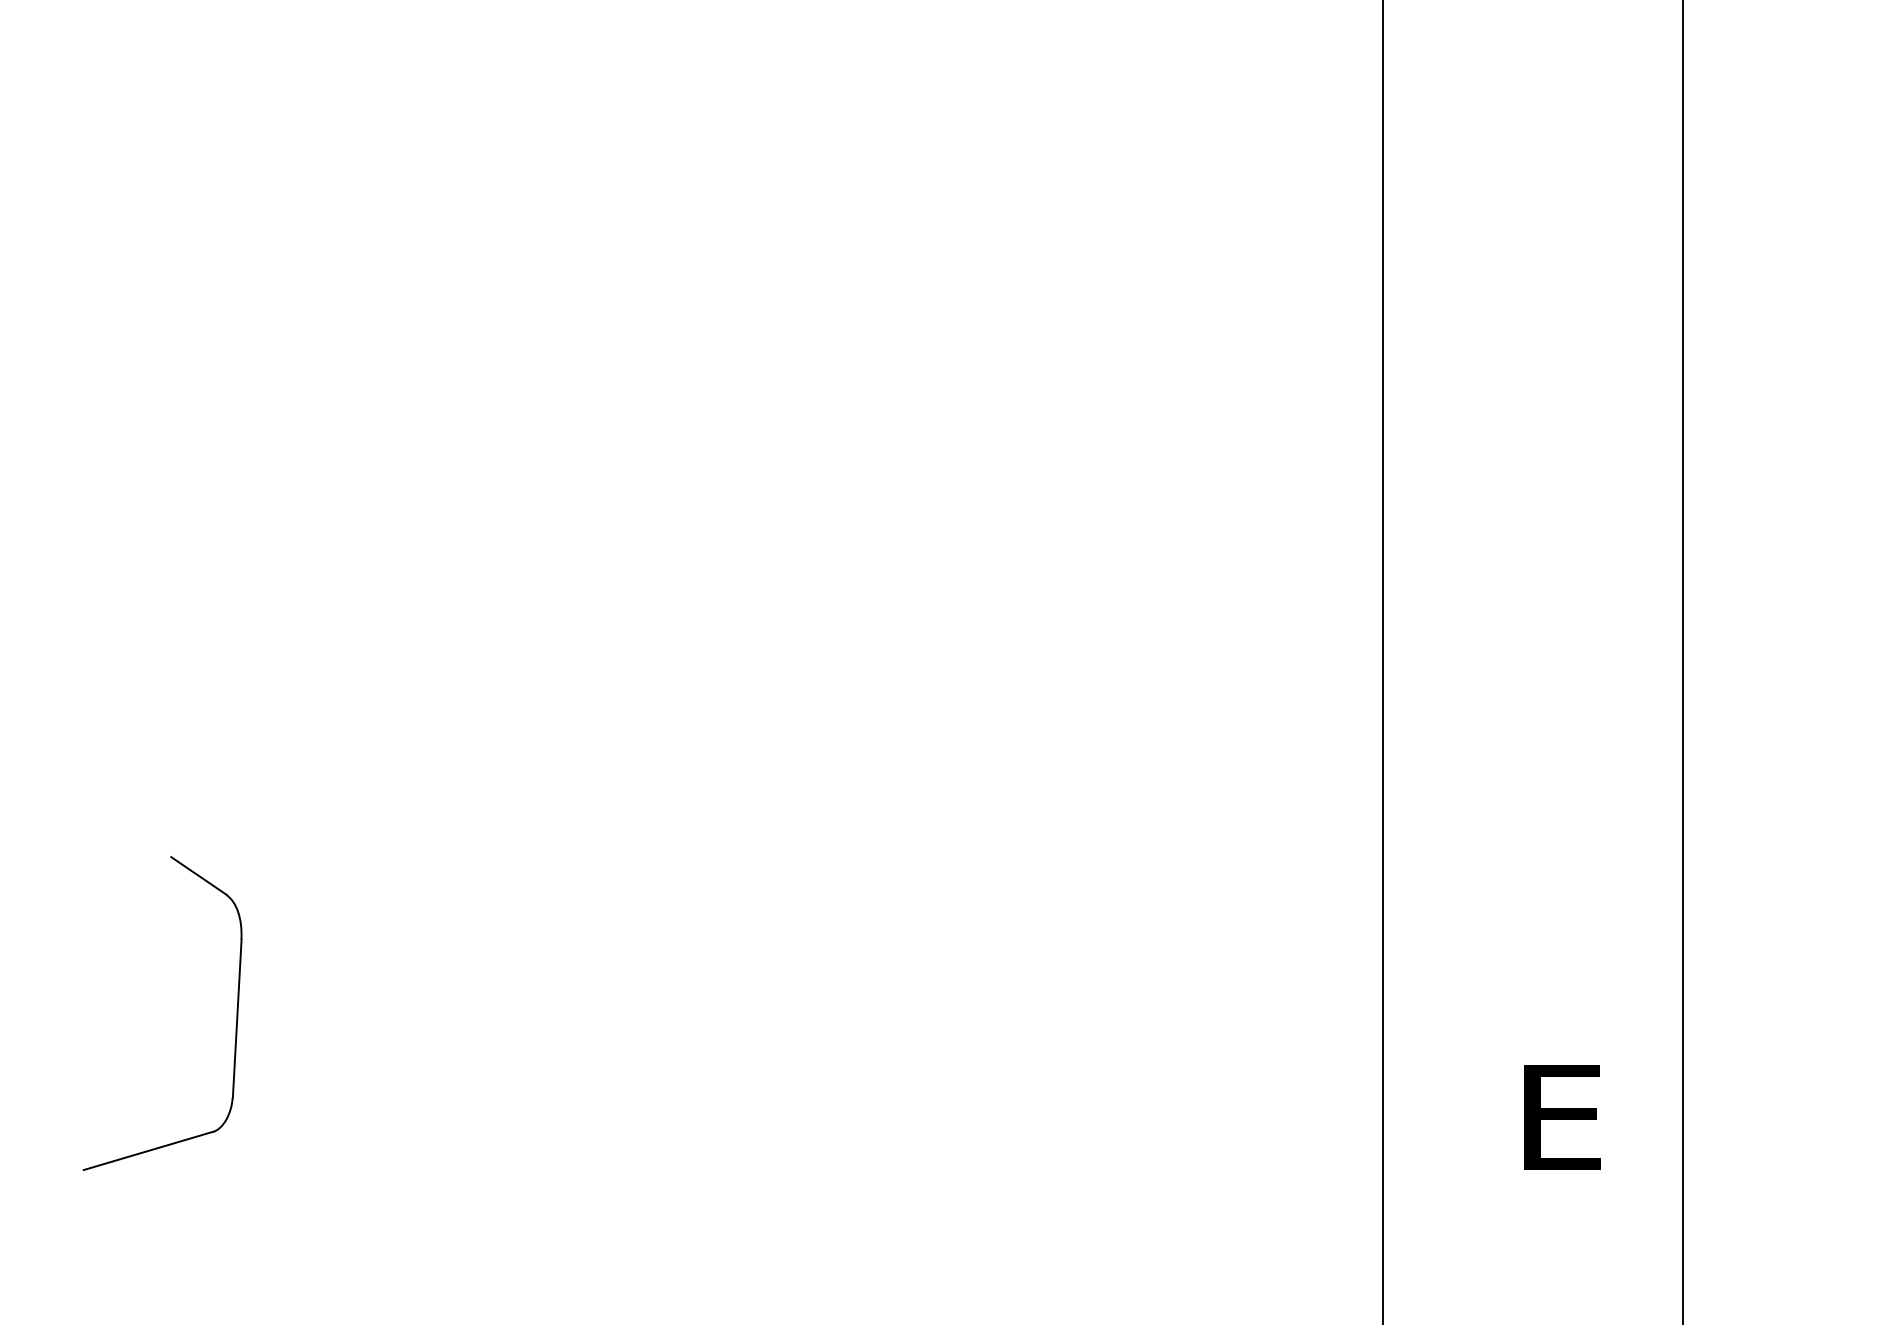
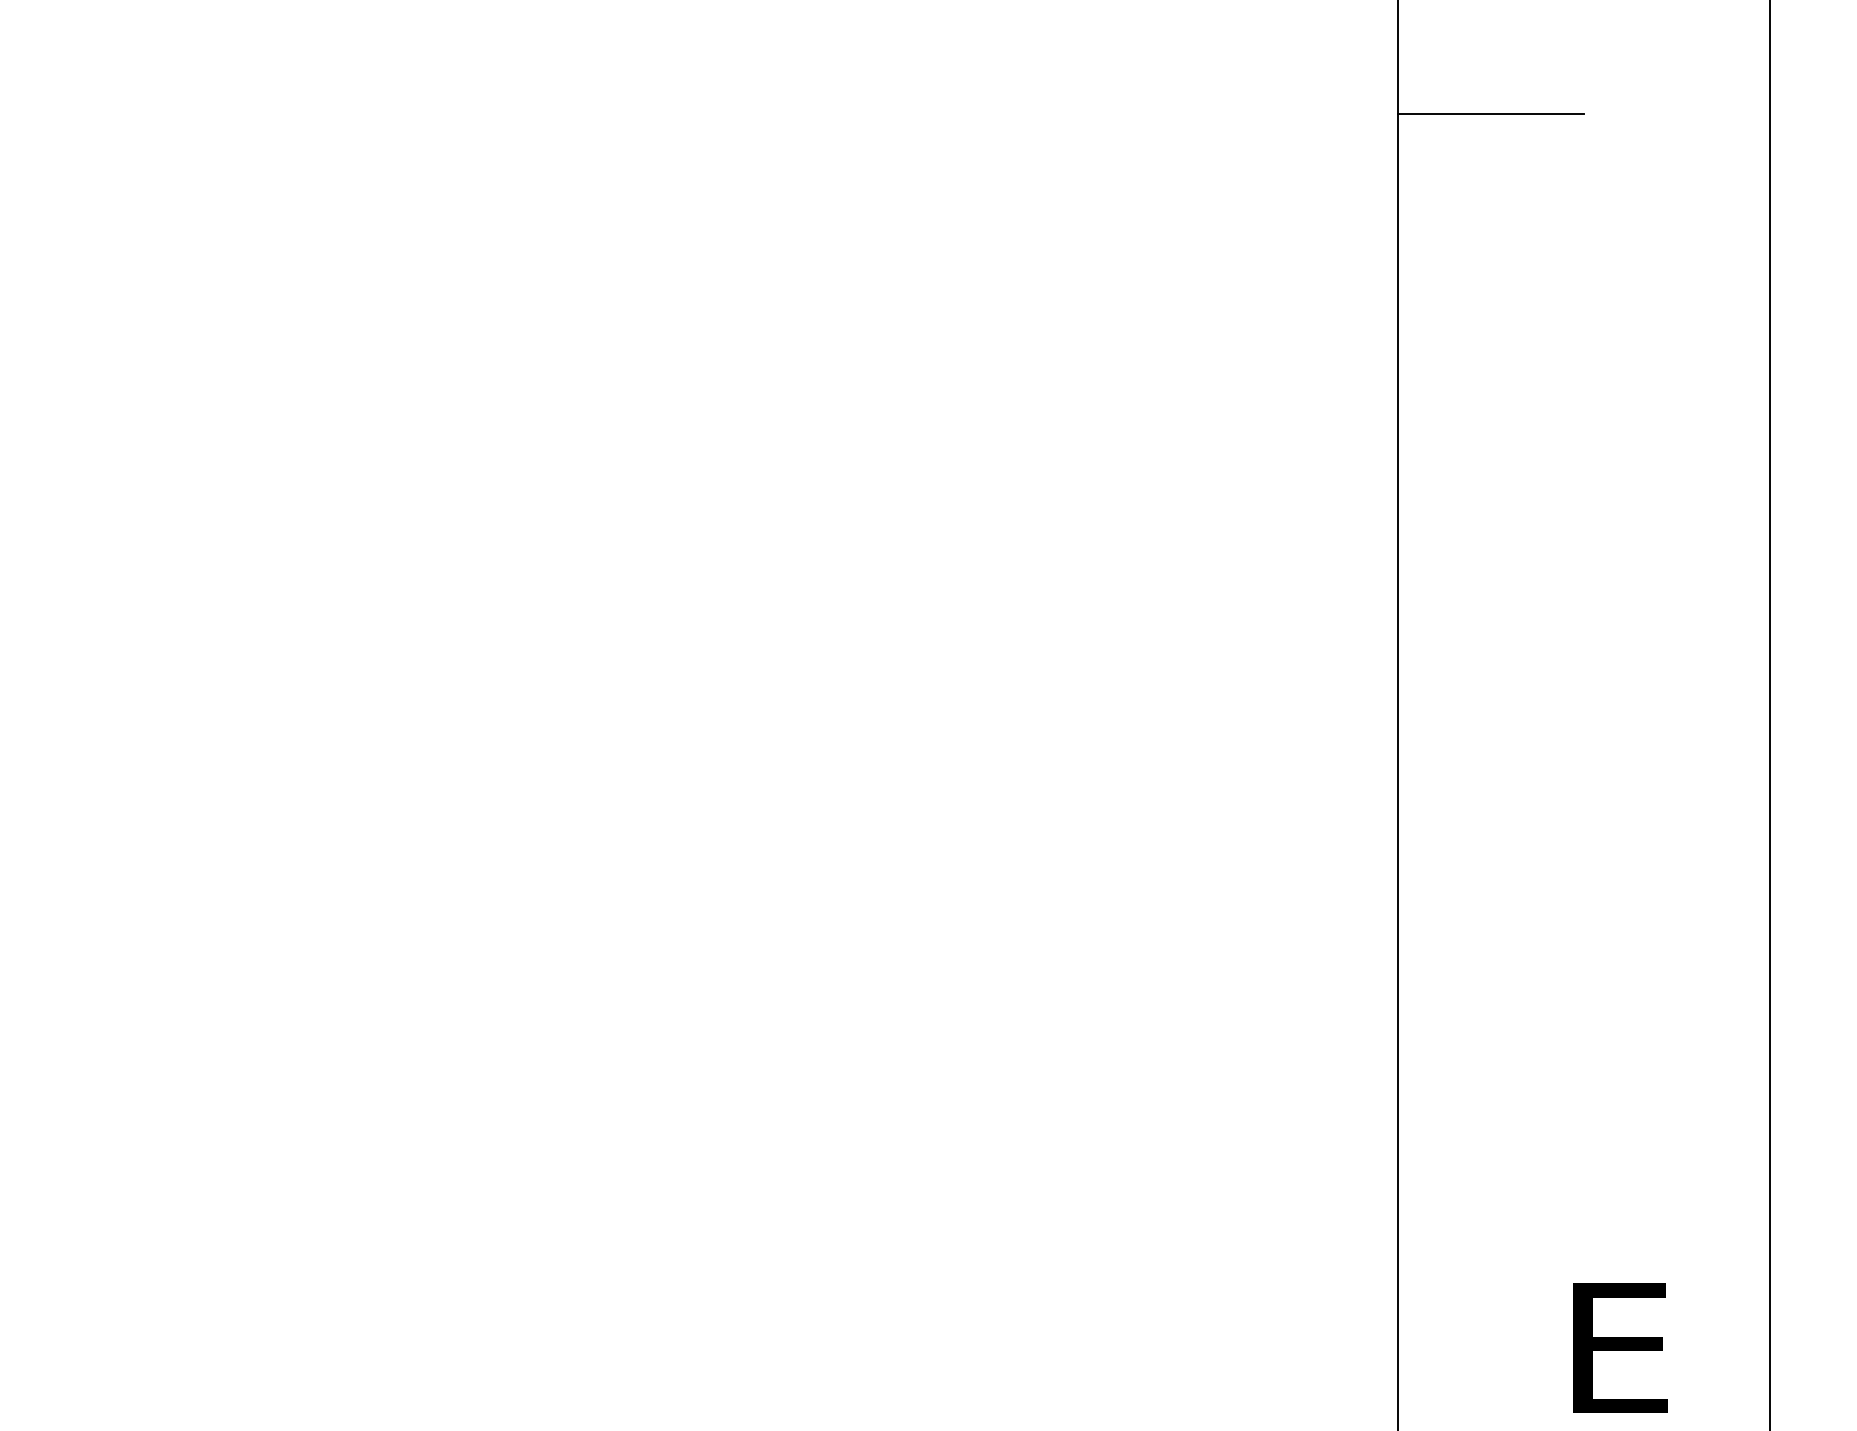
line: (1458, 123) -> (1491, 113), added

